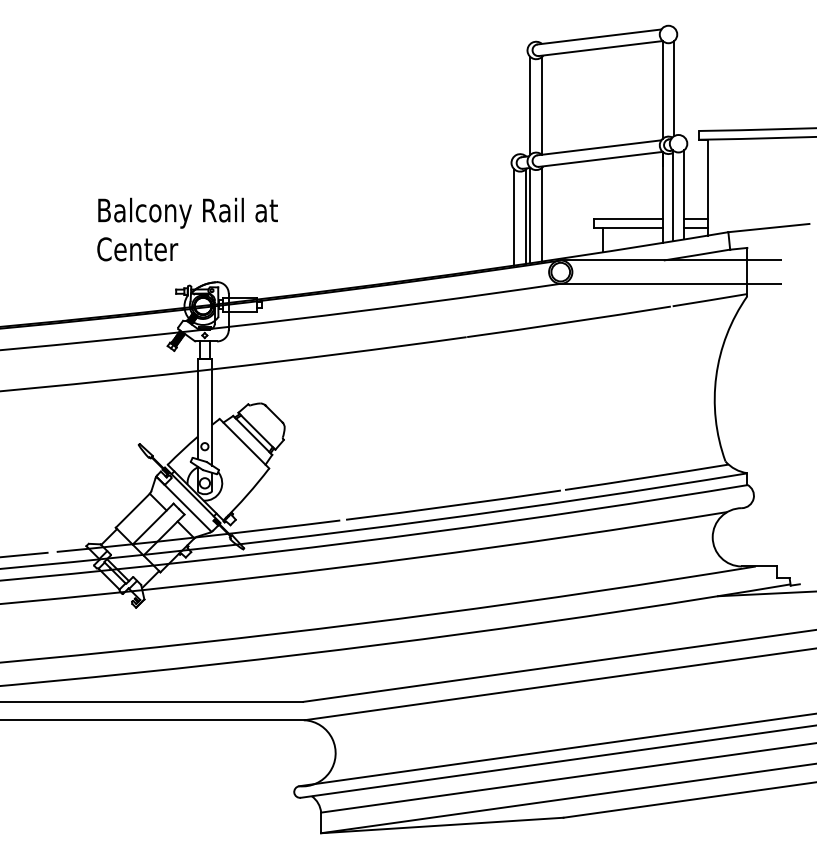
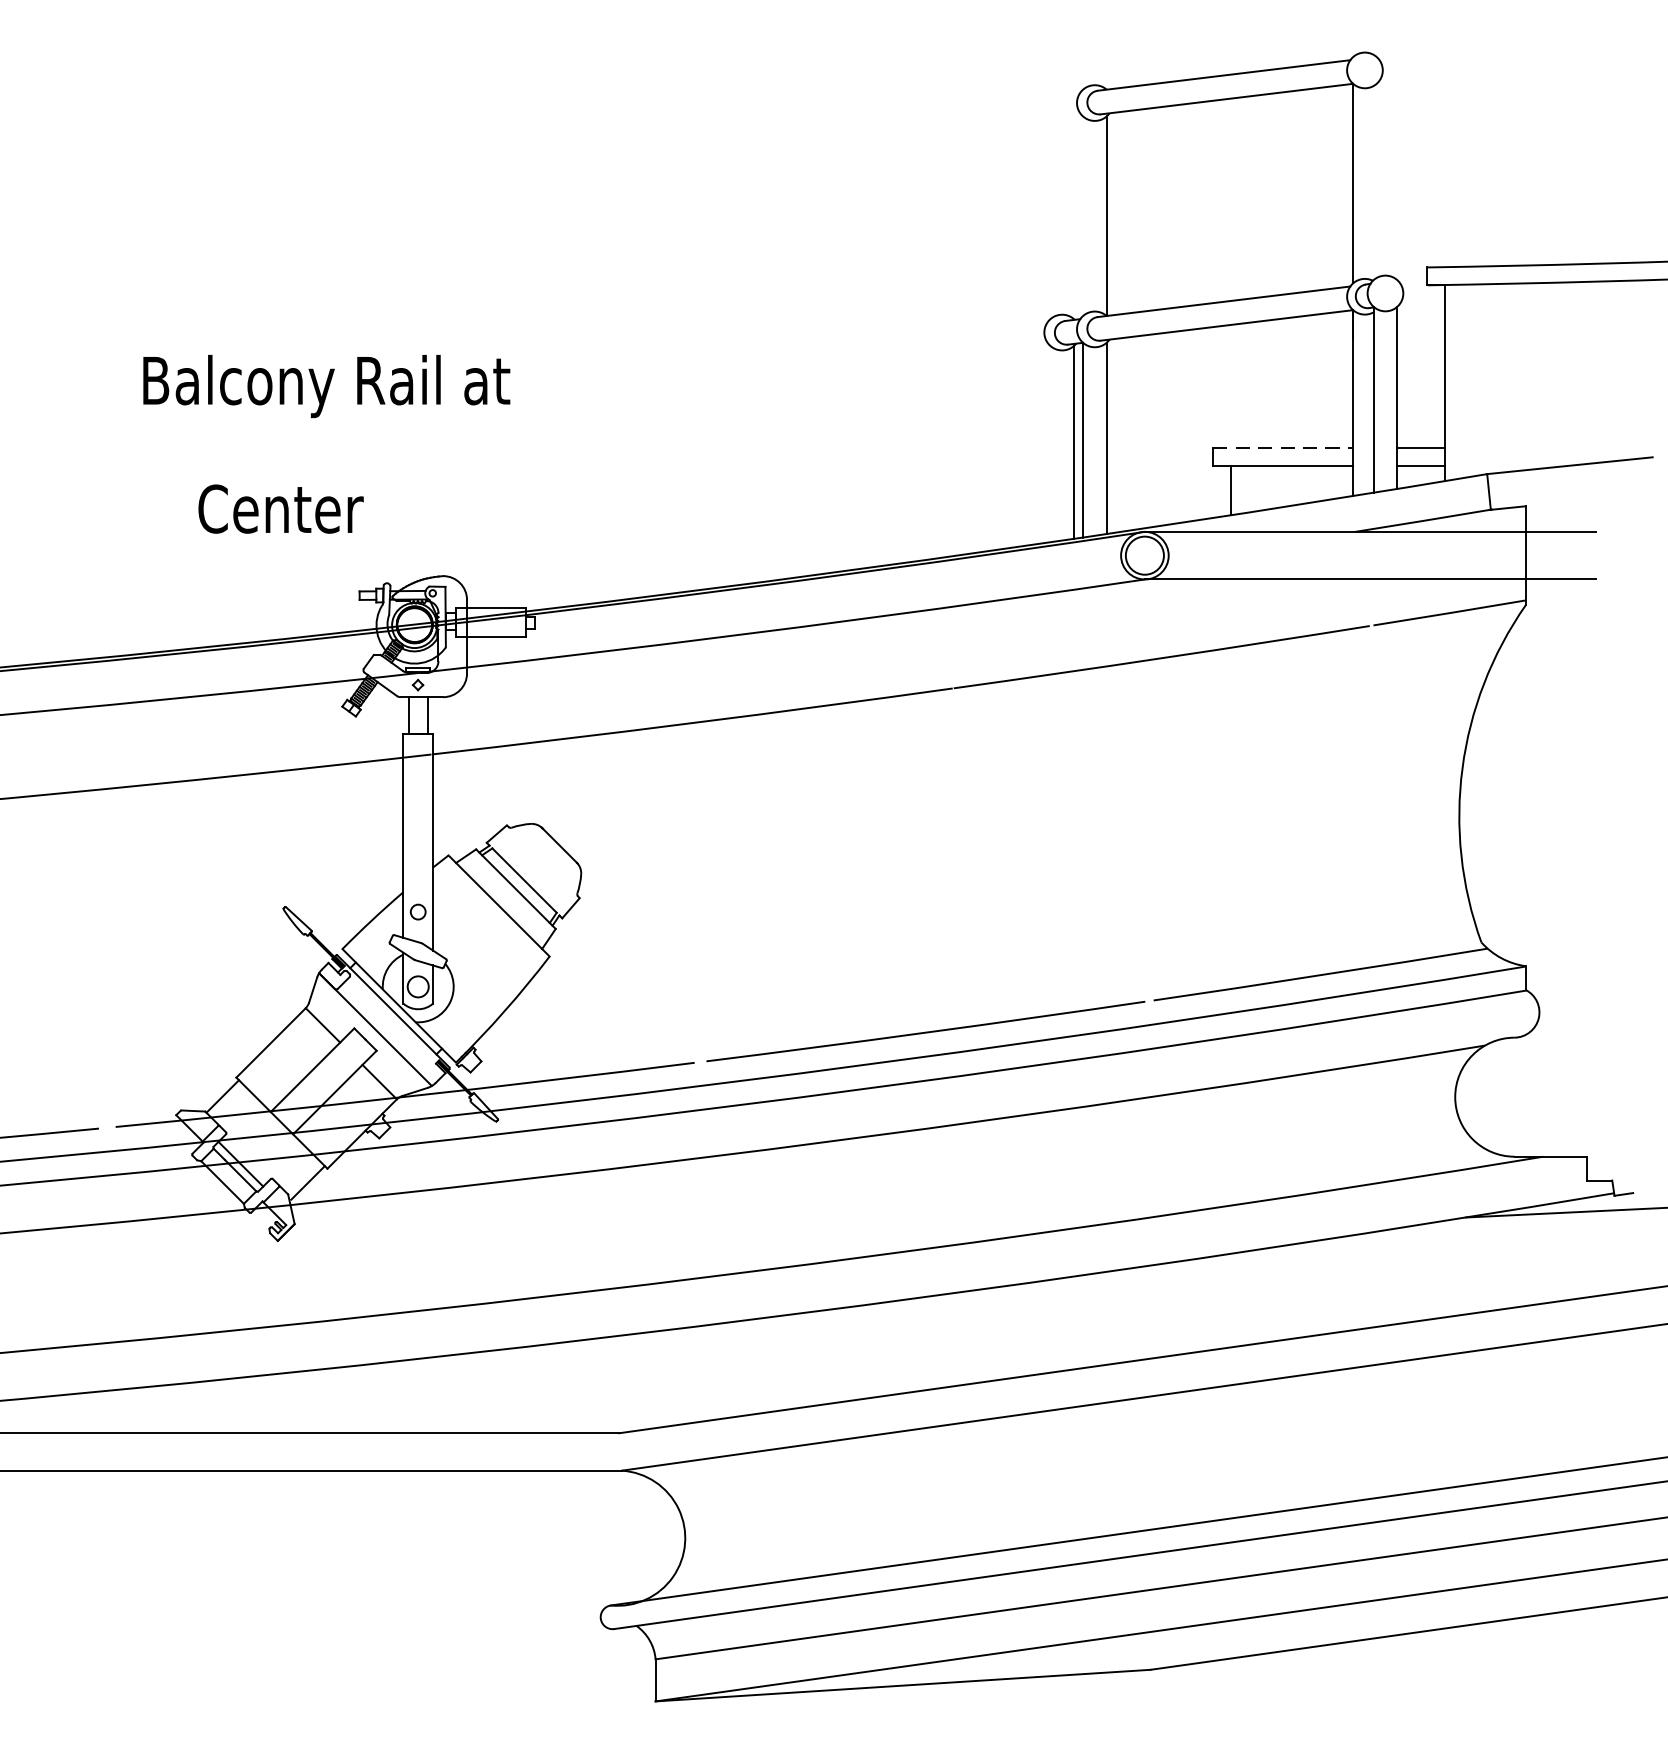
line: (674, 88) -> (1377, 180), removed
line: (530, 105) -> (1083, 215), removed
text: (187, 212) -> (325, 384), moved
line: (514, 217) -> (1050, 444), removed
line: (628, 219) -> (1283, 448), solid -> dashed

